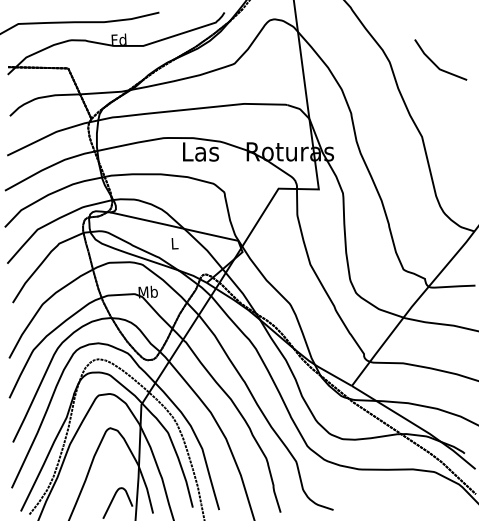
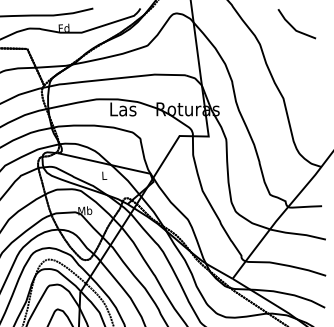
line: (435, 63) -> (293, 26), moved

